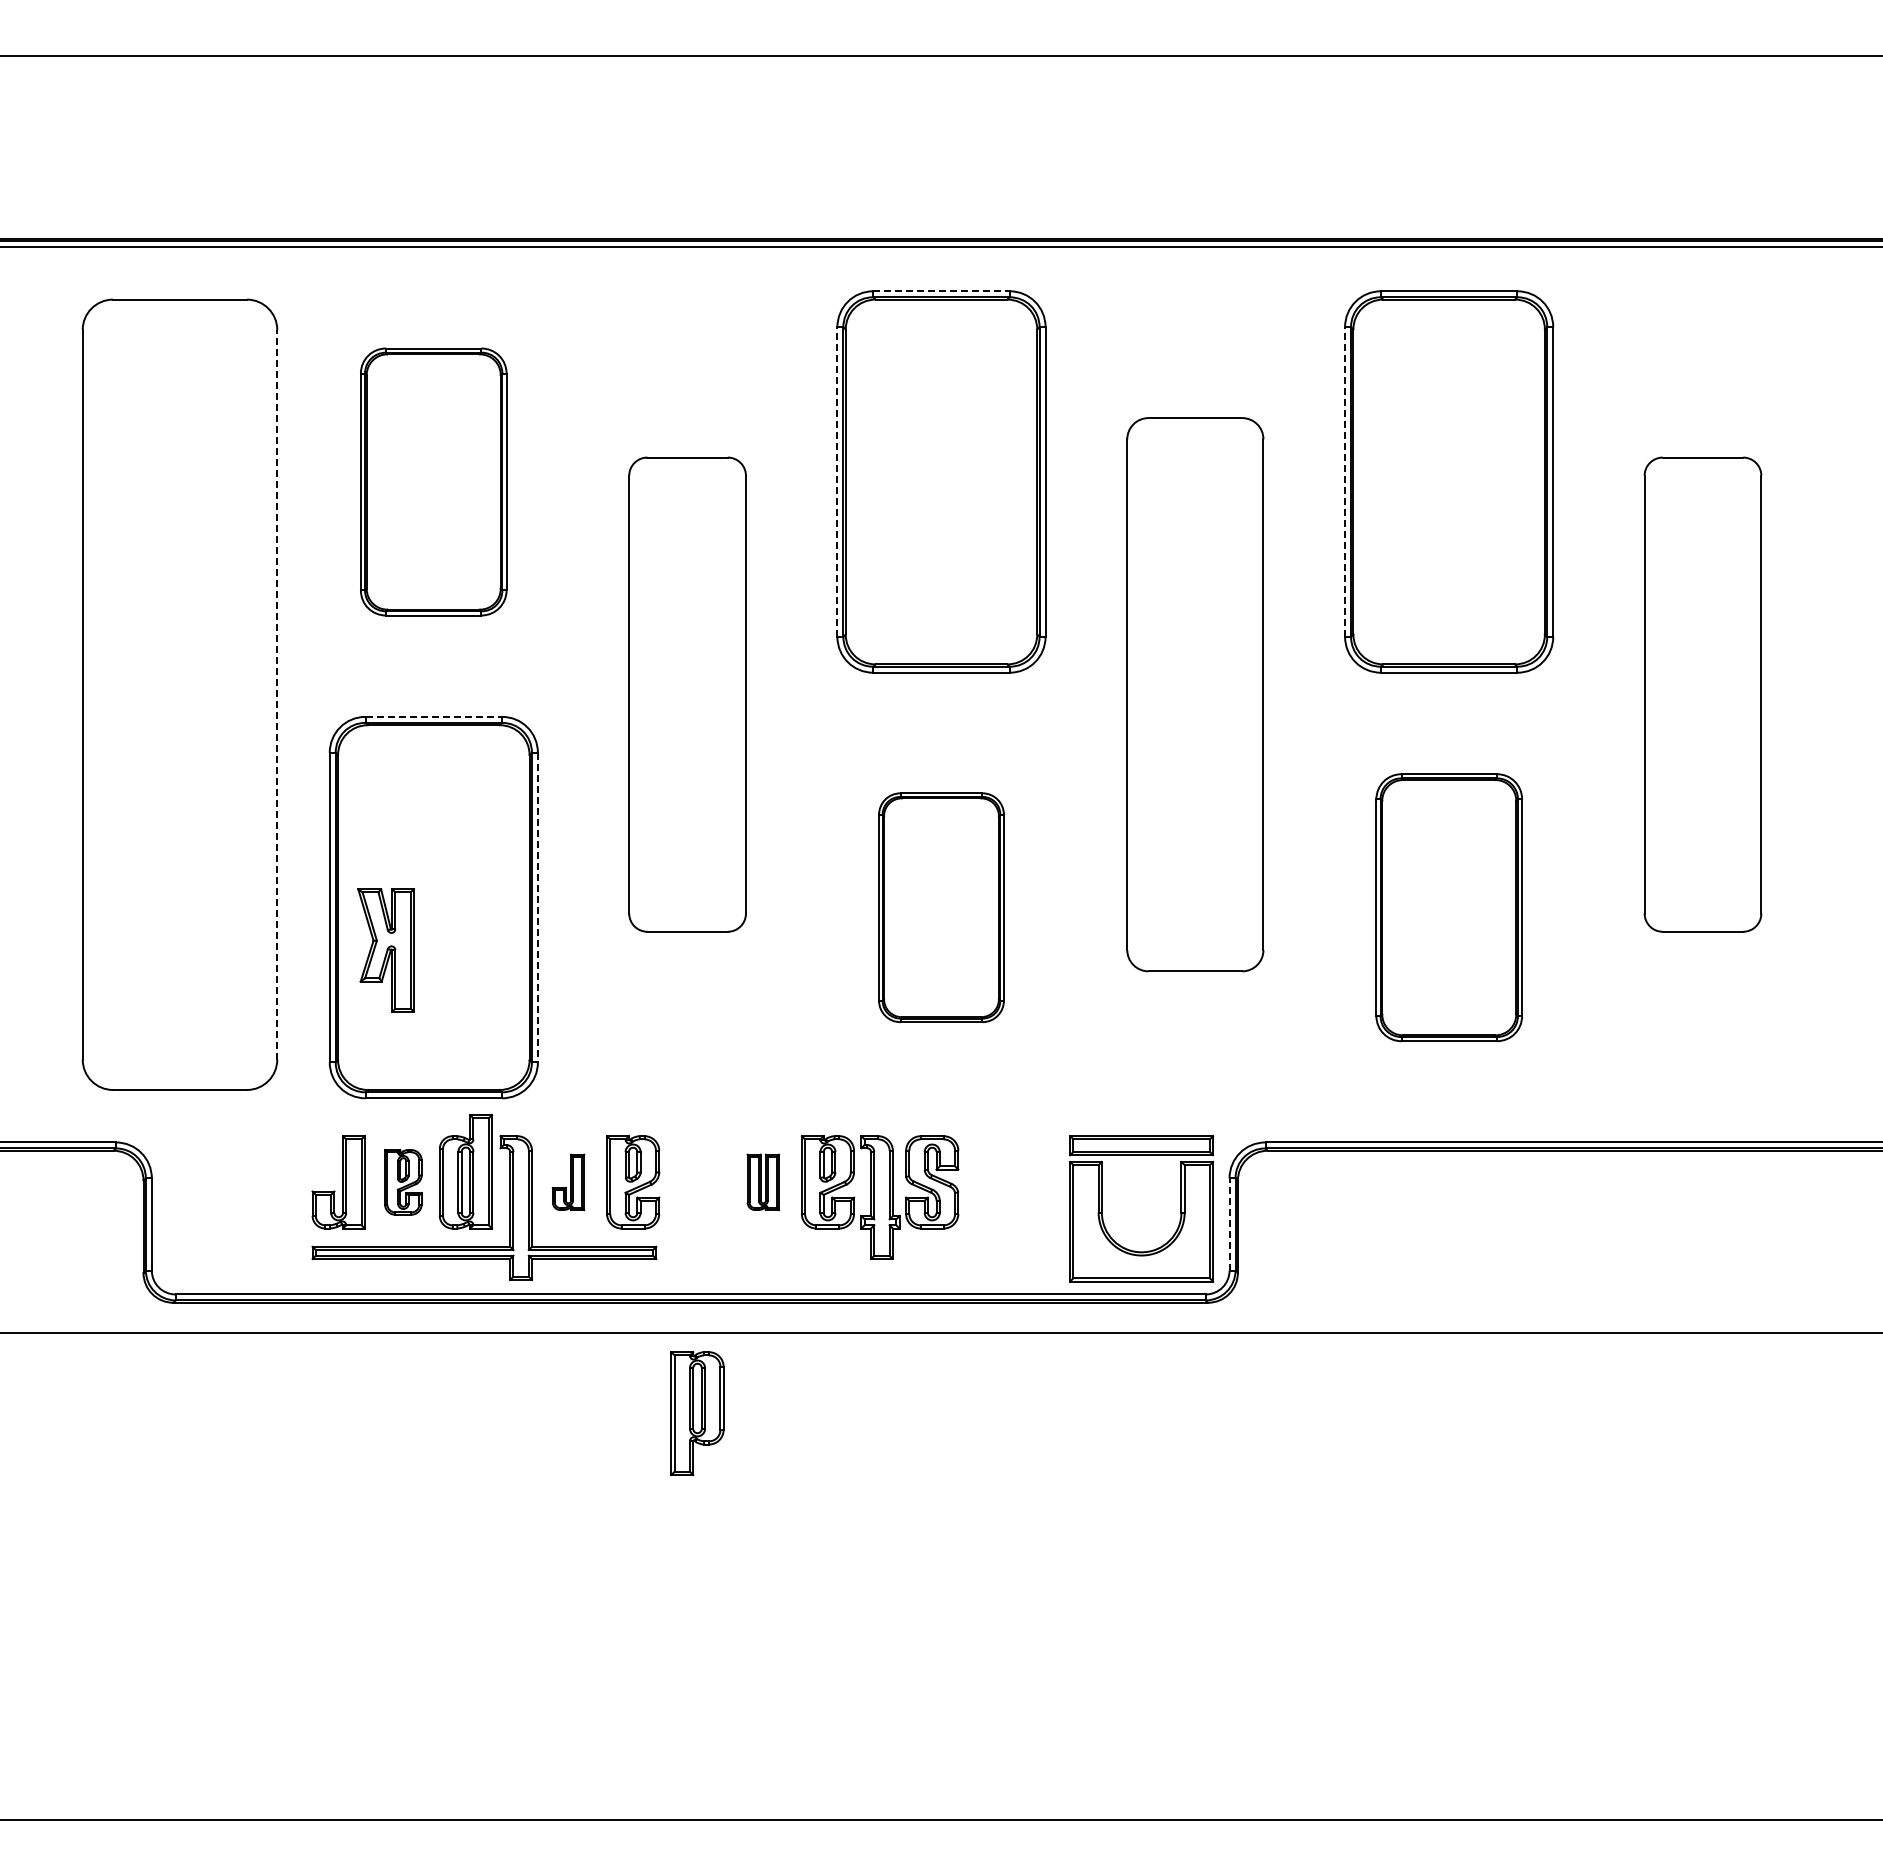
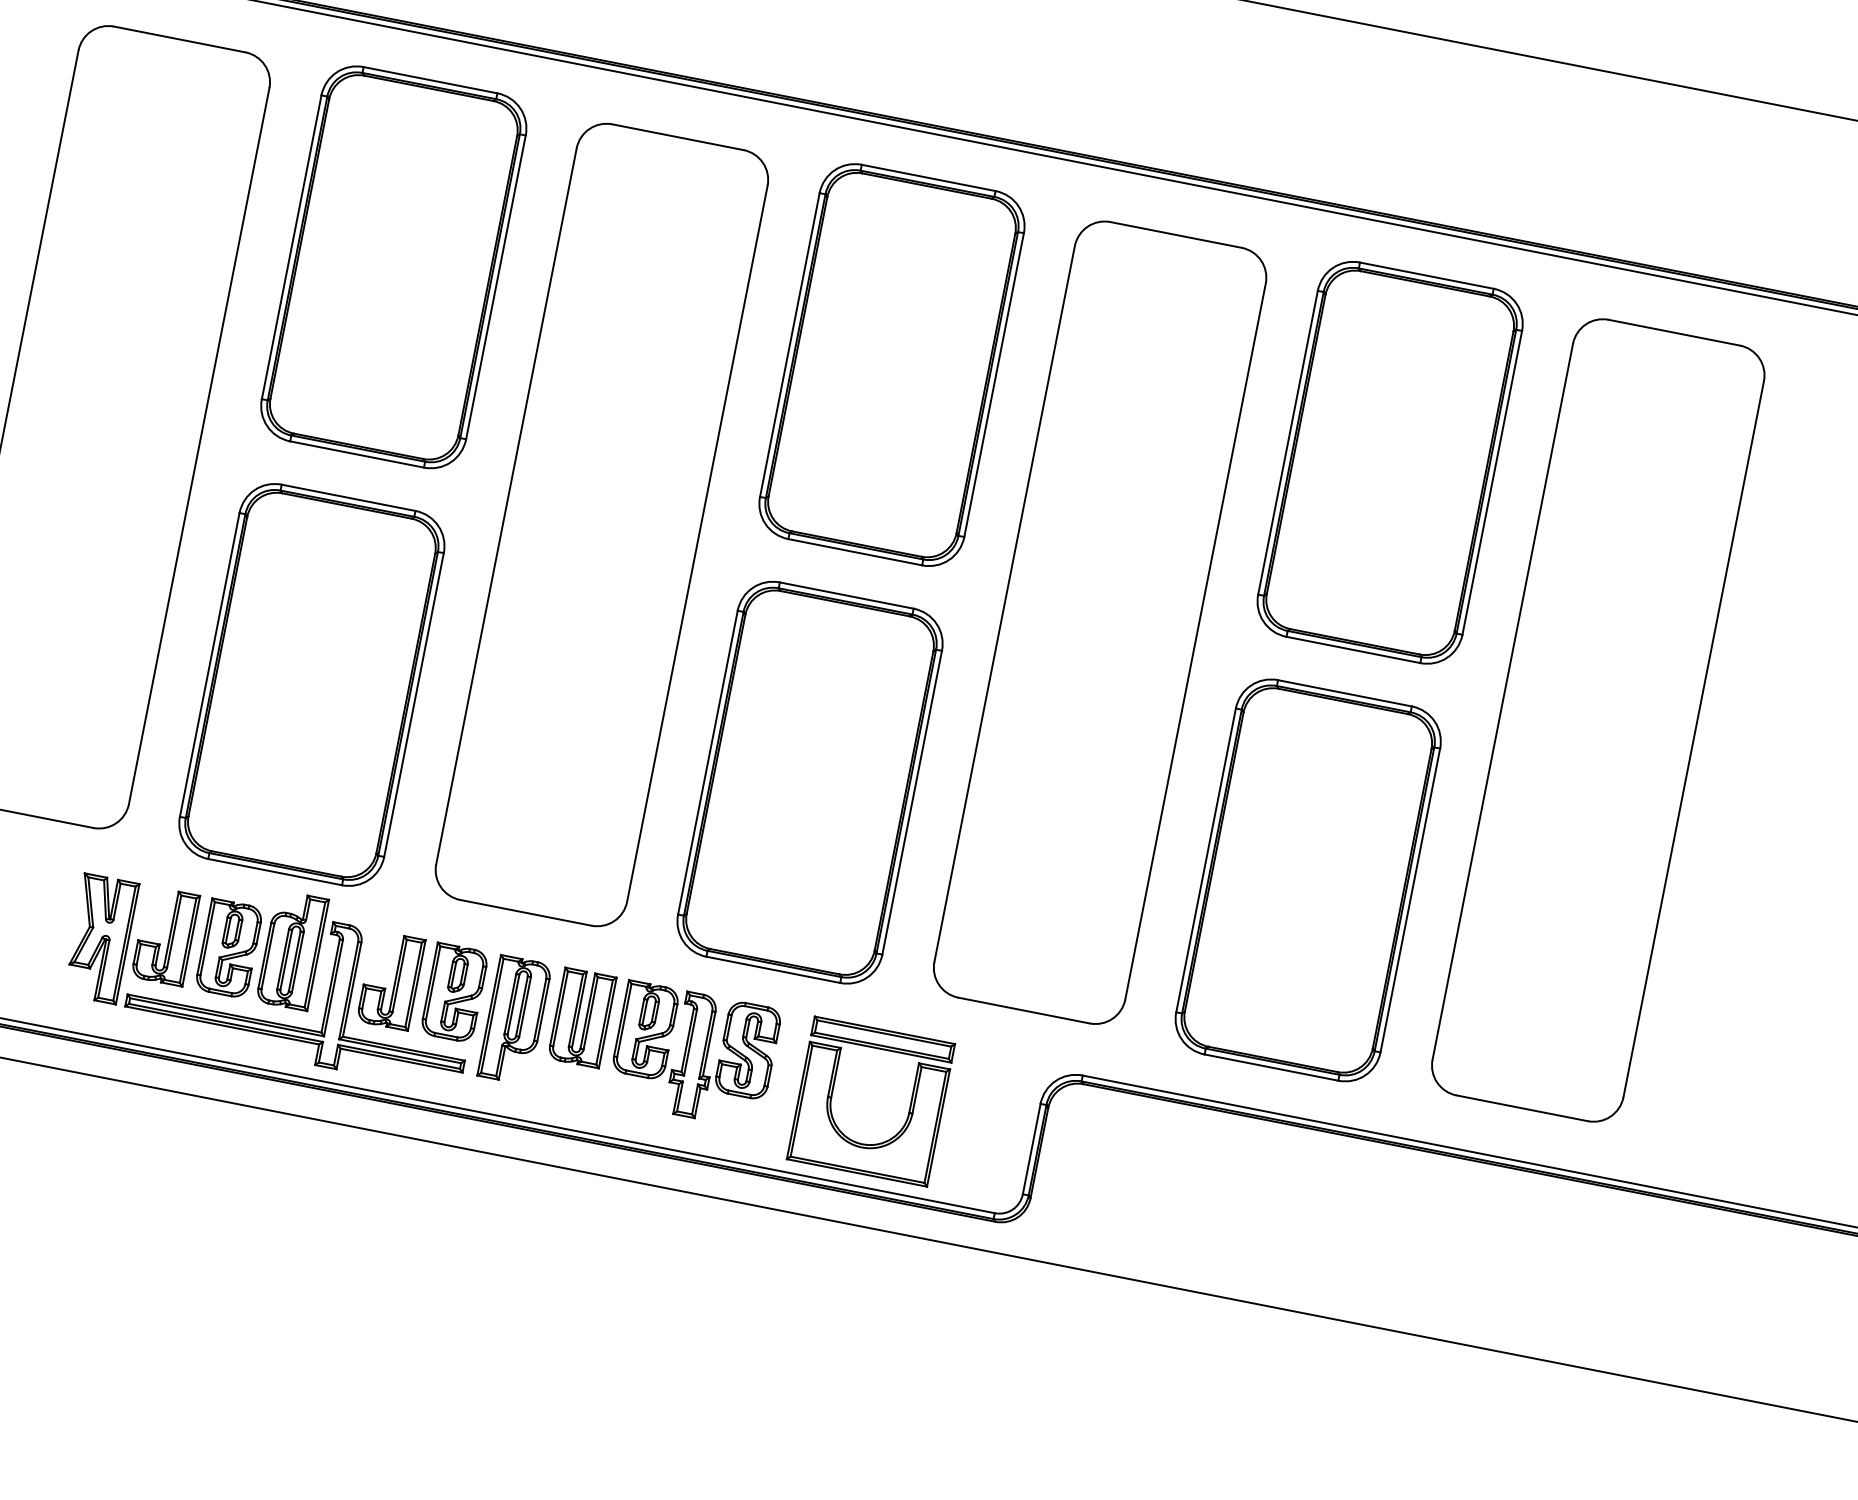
line: (941, 291) -> (928, 178), dashed -> solid
part: (433, 481) -> (393, 266), size x1.43
line: (837, 482) -> (789, 345), dashed -> solid
line: (1345, 482) -> (1288, 443), dashed -> solid
line: (277, 694) -> (199, 445), dashed -> solid
part: (687, 694) -> (601, 524), size x1.67
part: (1195, 694) -> (1100, 622), size x1.43
part: (1702, 694) -> (1597, 720), size x1.67
line: (434, 716) -> (349, 497), dashed -> solid
line: (537, 907) -> (413, 704), dashed -> solid
part: (941, 907) -> (810, 782), size x1.67
part: (1449, 907) -> (1308, 880), size x1.43
part: (385, 950) -> (99, 938), moved
part: (403, 1182) -> (229, 948), size x1.43
part: (568, 1182) -> (391, 980), size x1.67
part: (763, 1182) -> (582, 1018), size x1.67
part: (1102, 1208) -> (832, 1093), moved
line: (1229, 1223) -> (1031, 1148), dashed -> solid
part: (697, 1413) -> (514, 1020), moved

